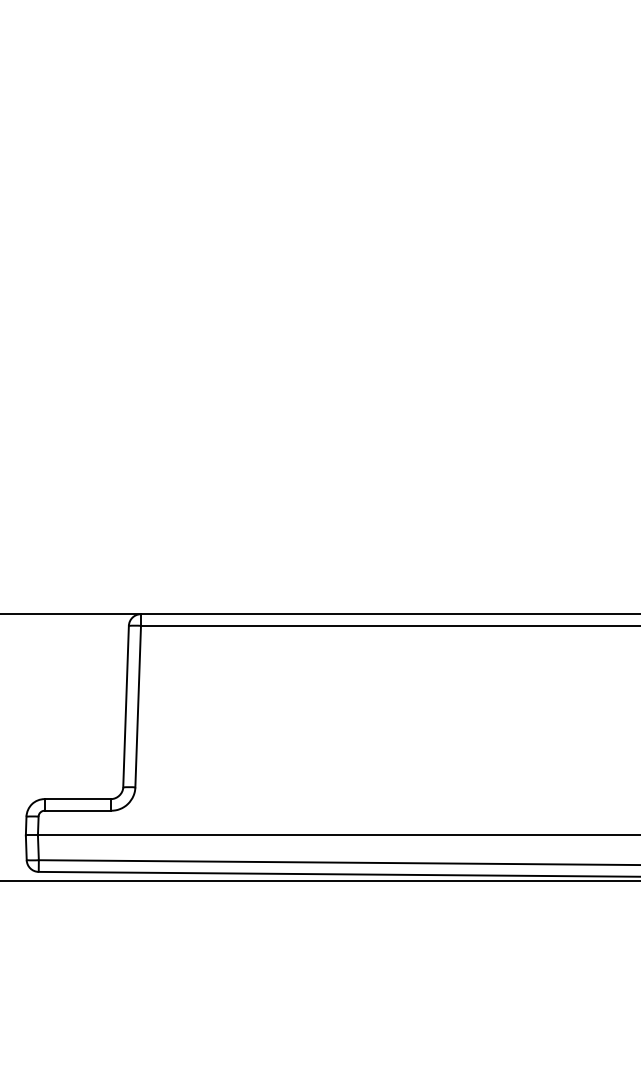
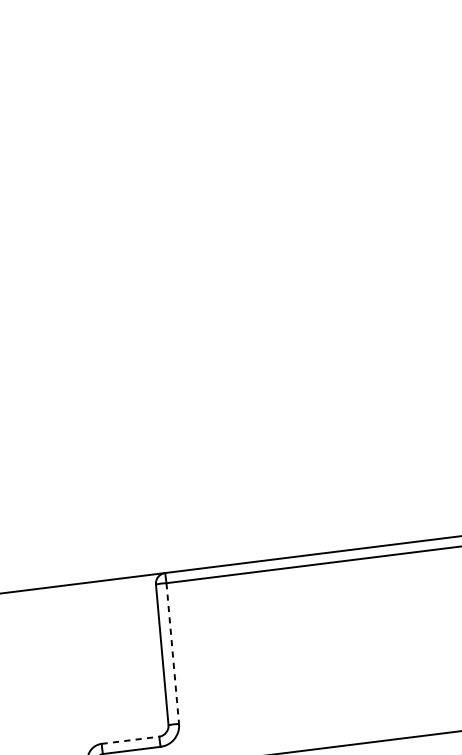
line: (138, 706) -> (173, 653), solid -> dashed
line: (78, 799) -> (131, 740), solid -> dashed

